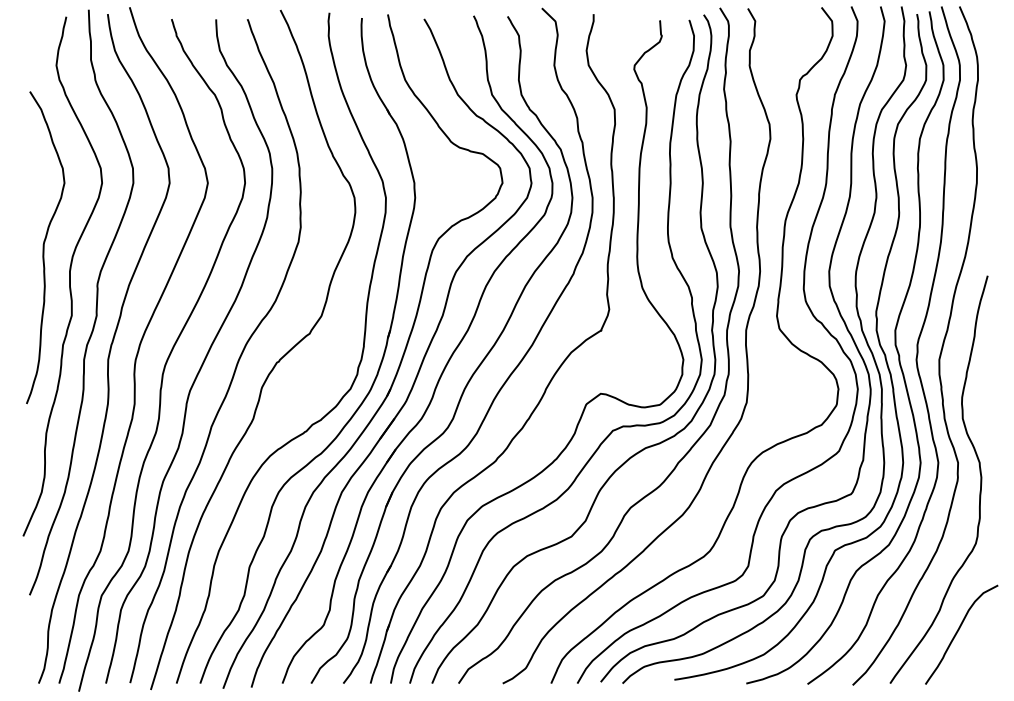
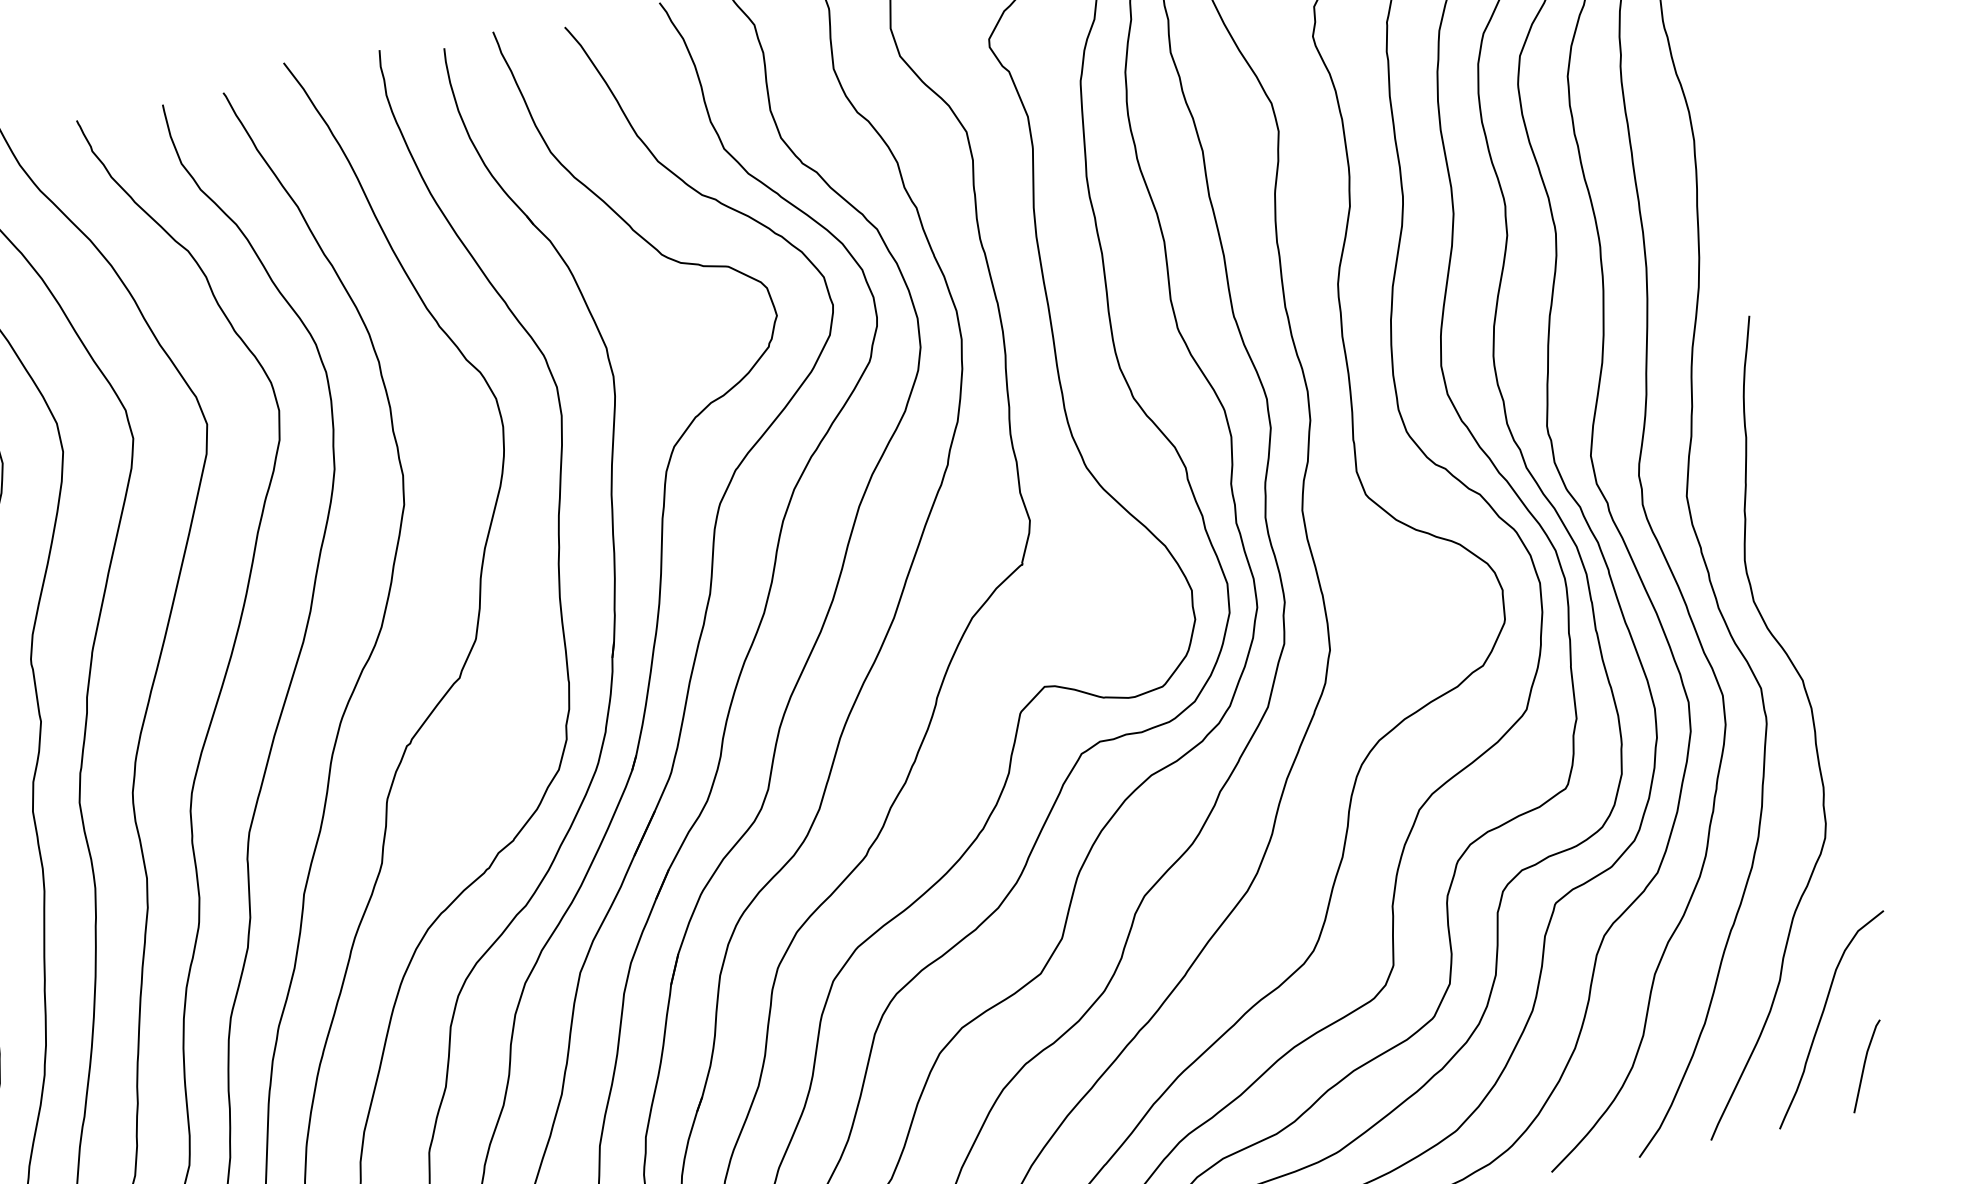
line: (974, 661) -> (1866, 1066), added

